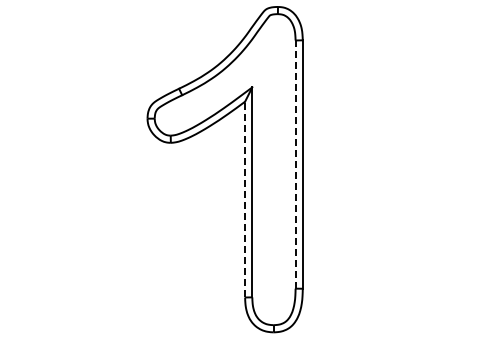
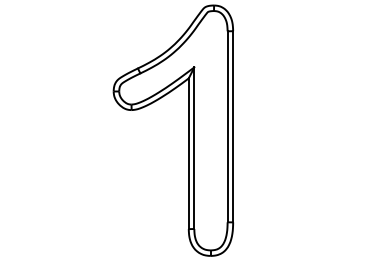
line: (295, 165) -> (227, 127), dashed -> solid
line: (245, 199) -> (189, 153), dashed -> solid

